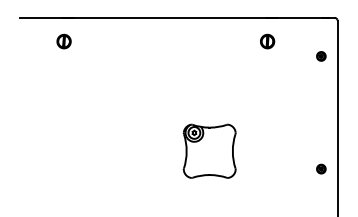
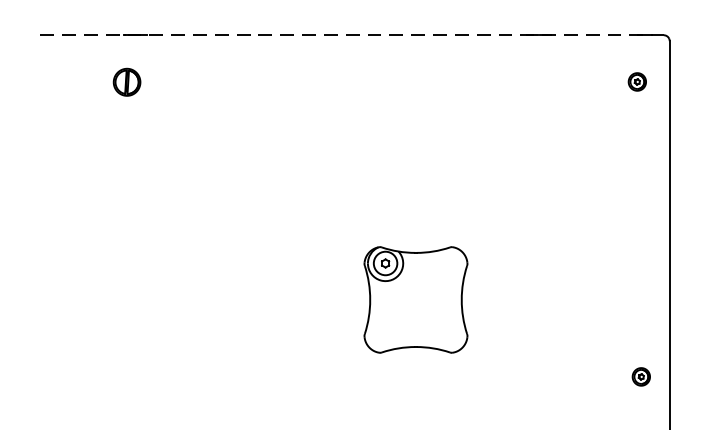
line: (178, 17) -> (354, 34), solid -> dashed
part: (267, 41) -> (530, 82), removed
part: (321, 56) -> (637, 82), moved
part: (321, 168) -> (641, 375), moved

